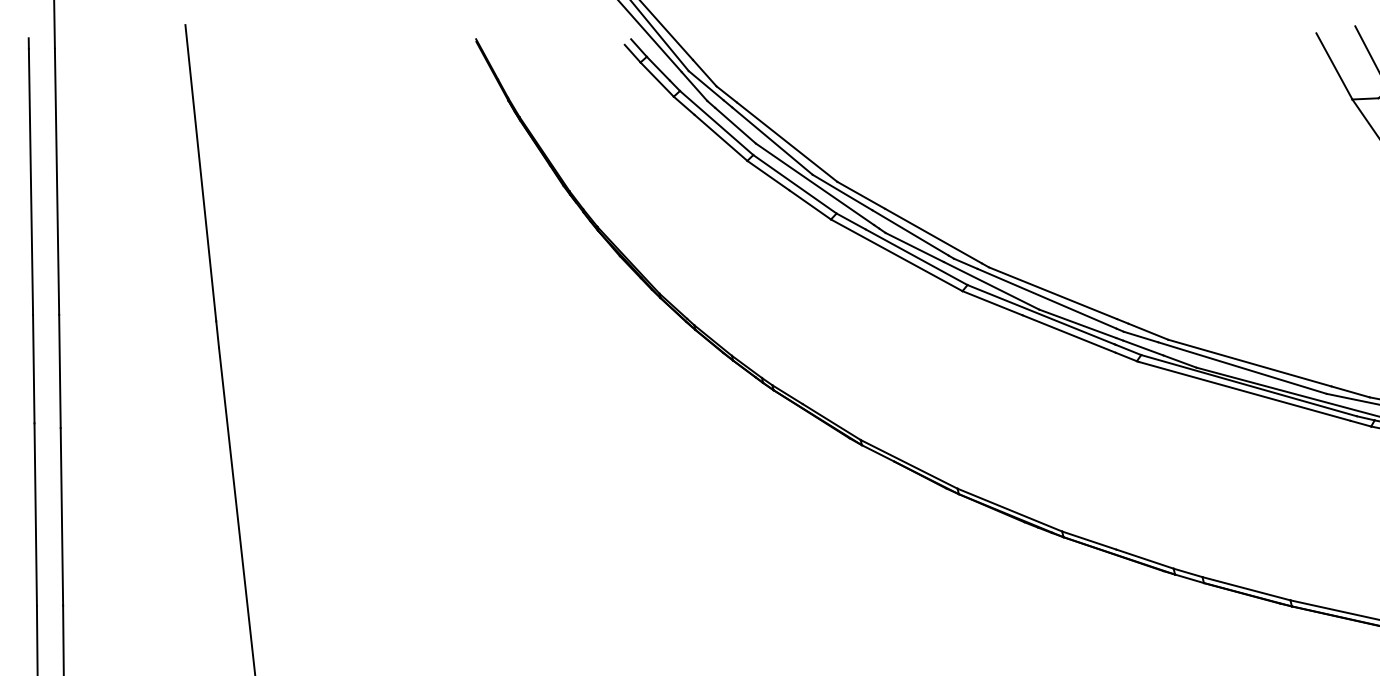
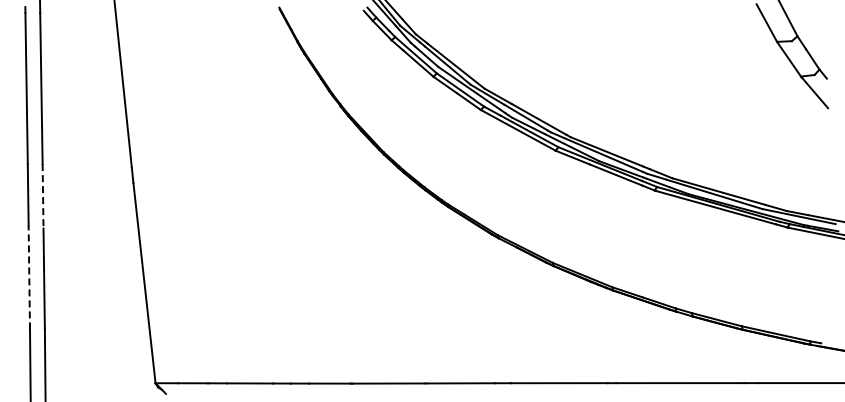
line: (60, 371) -> (43, 196), solid -> dashed
line: (36, 514) -> (29, 277), solid -> dashed

